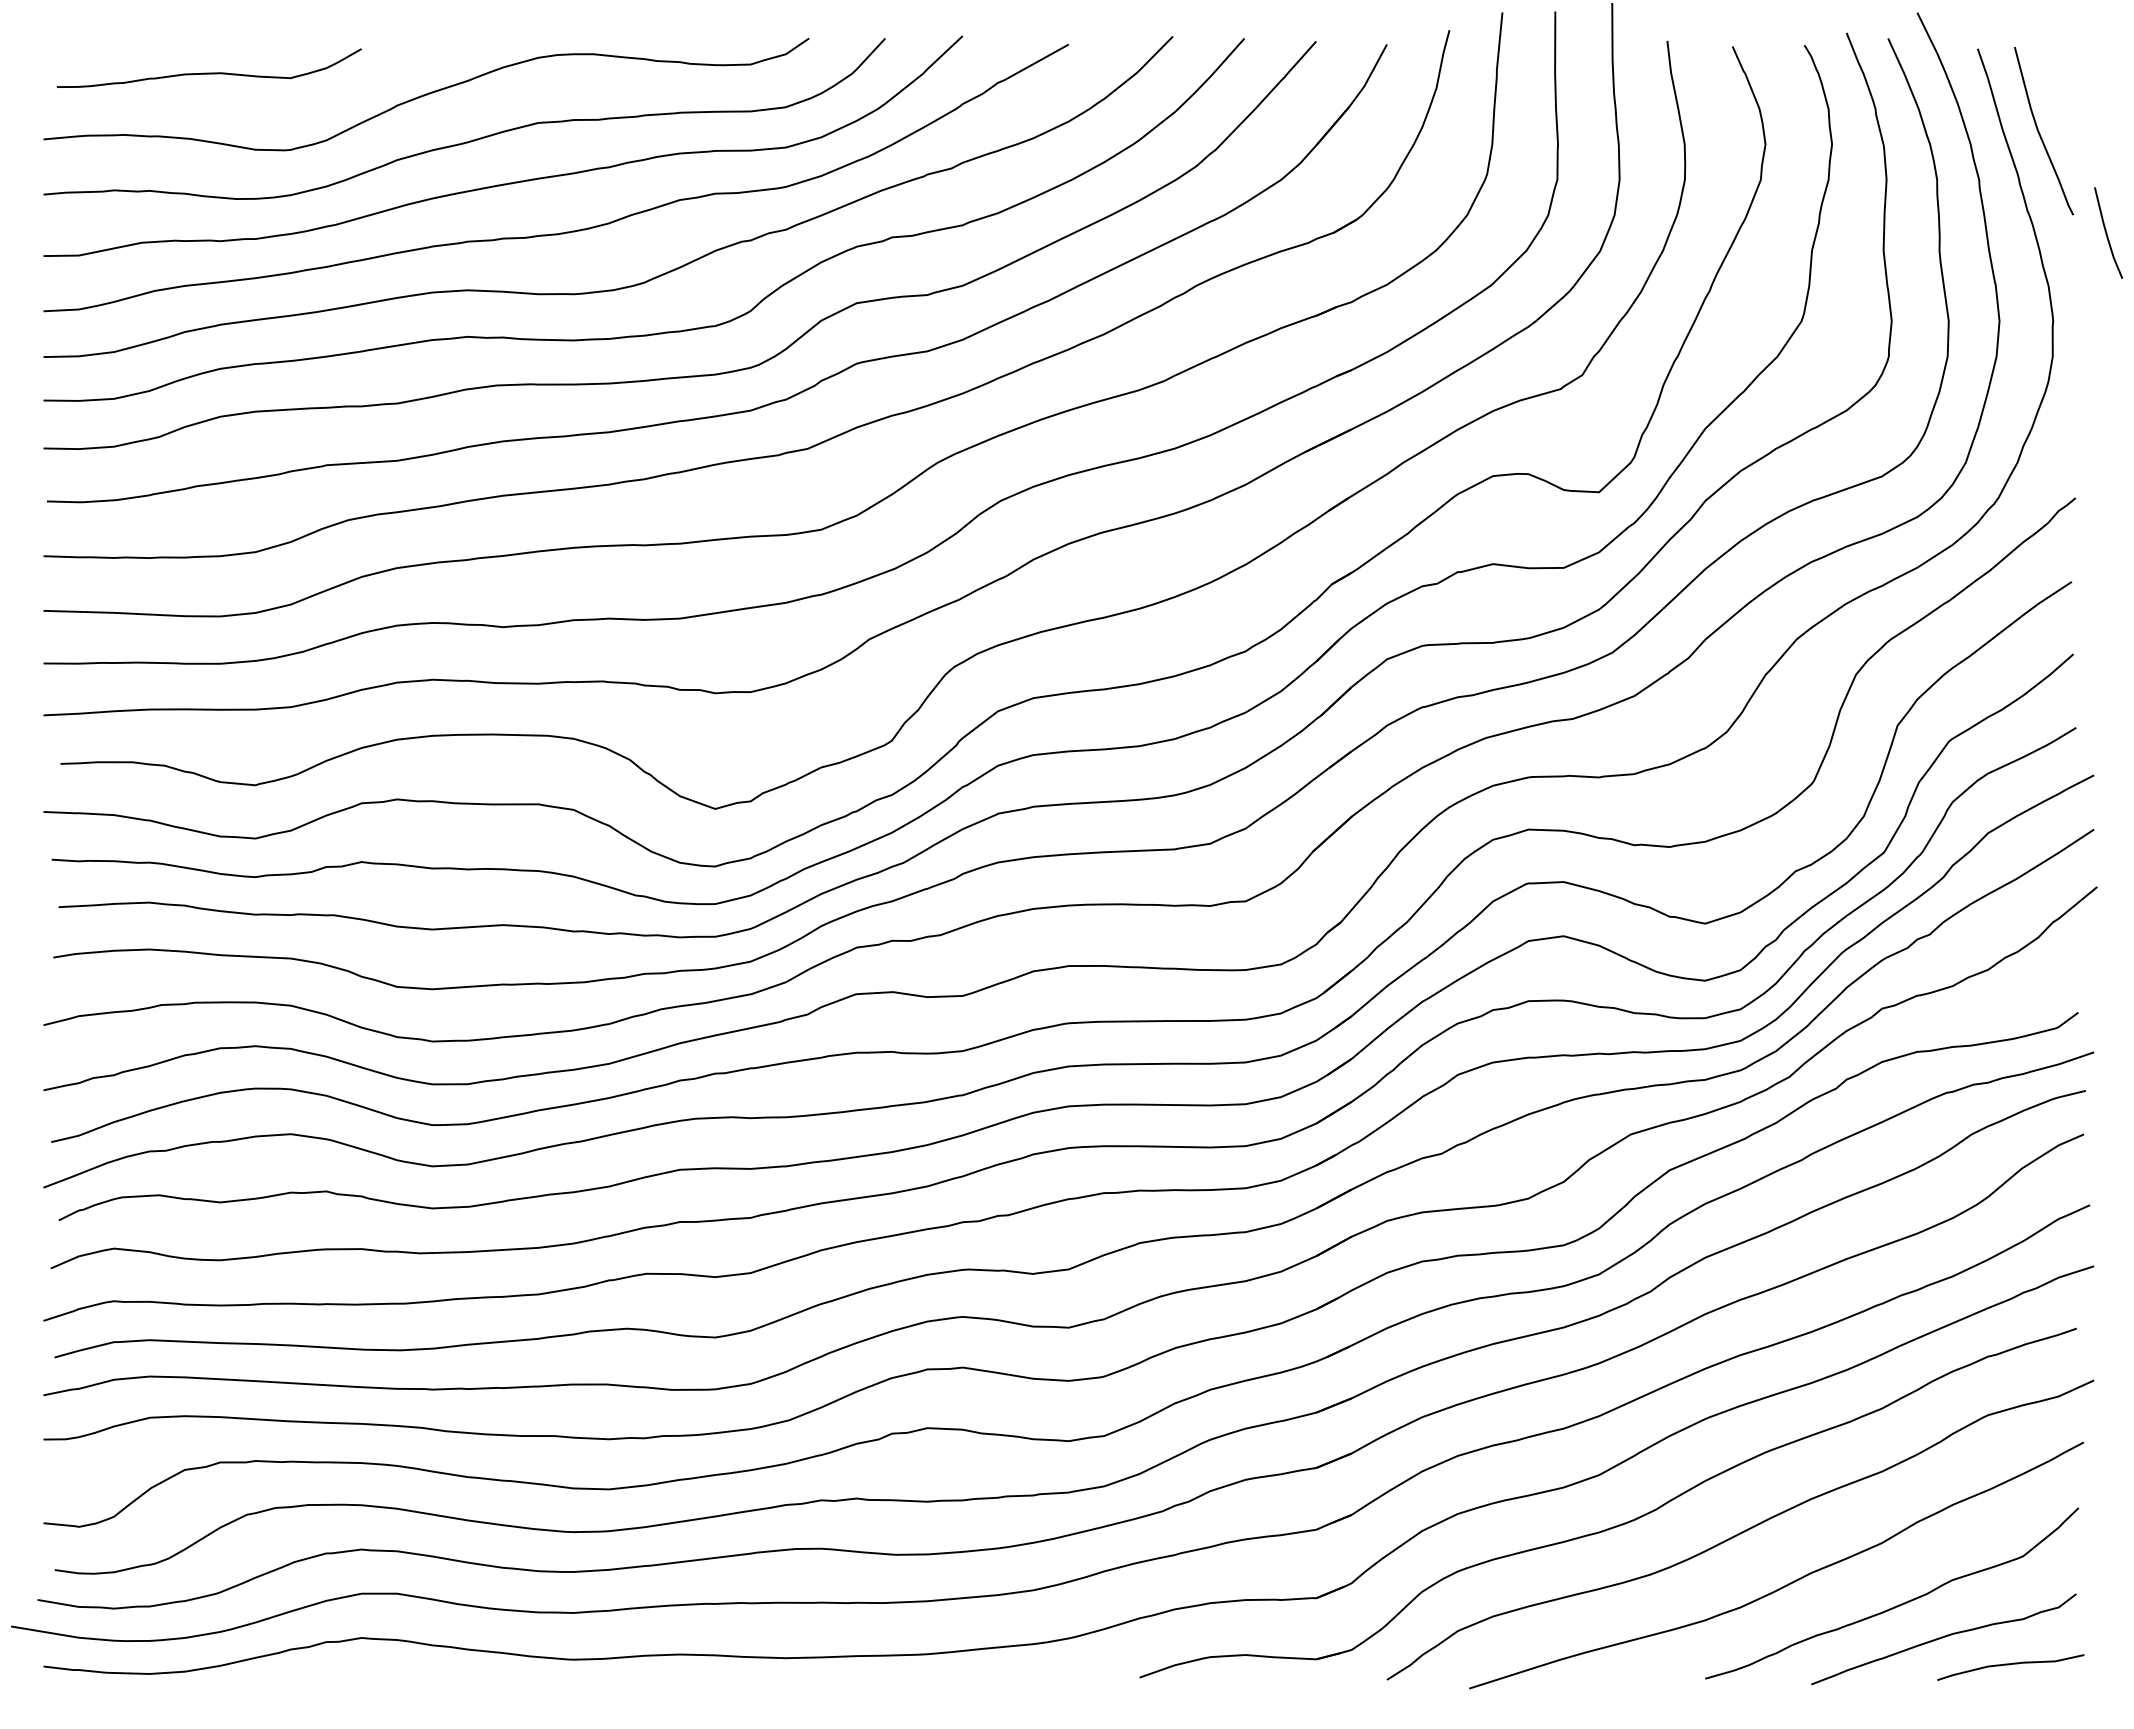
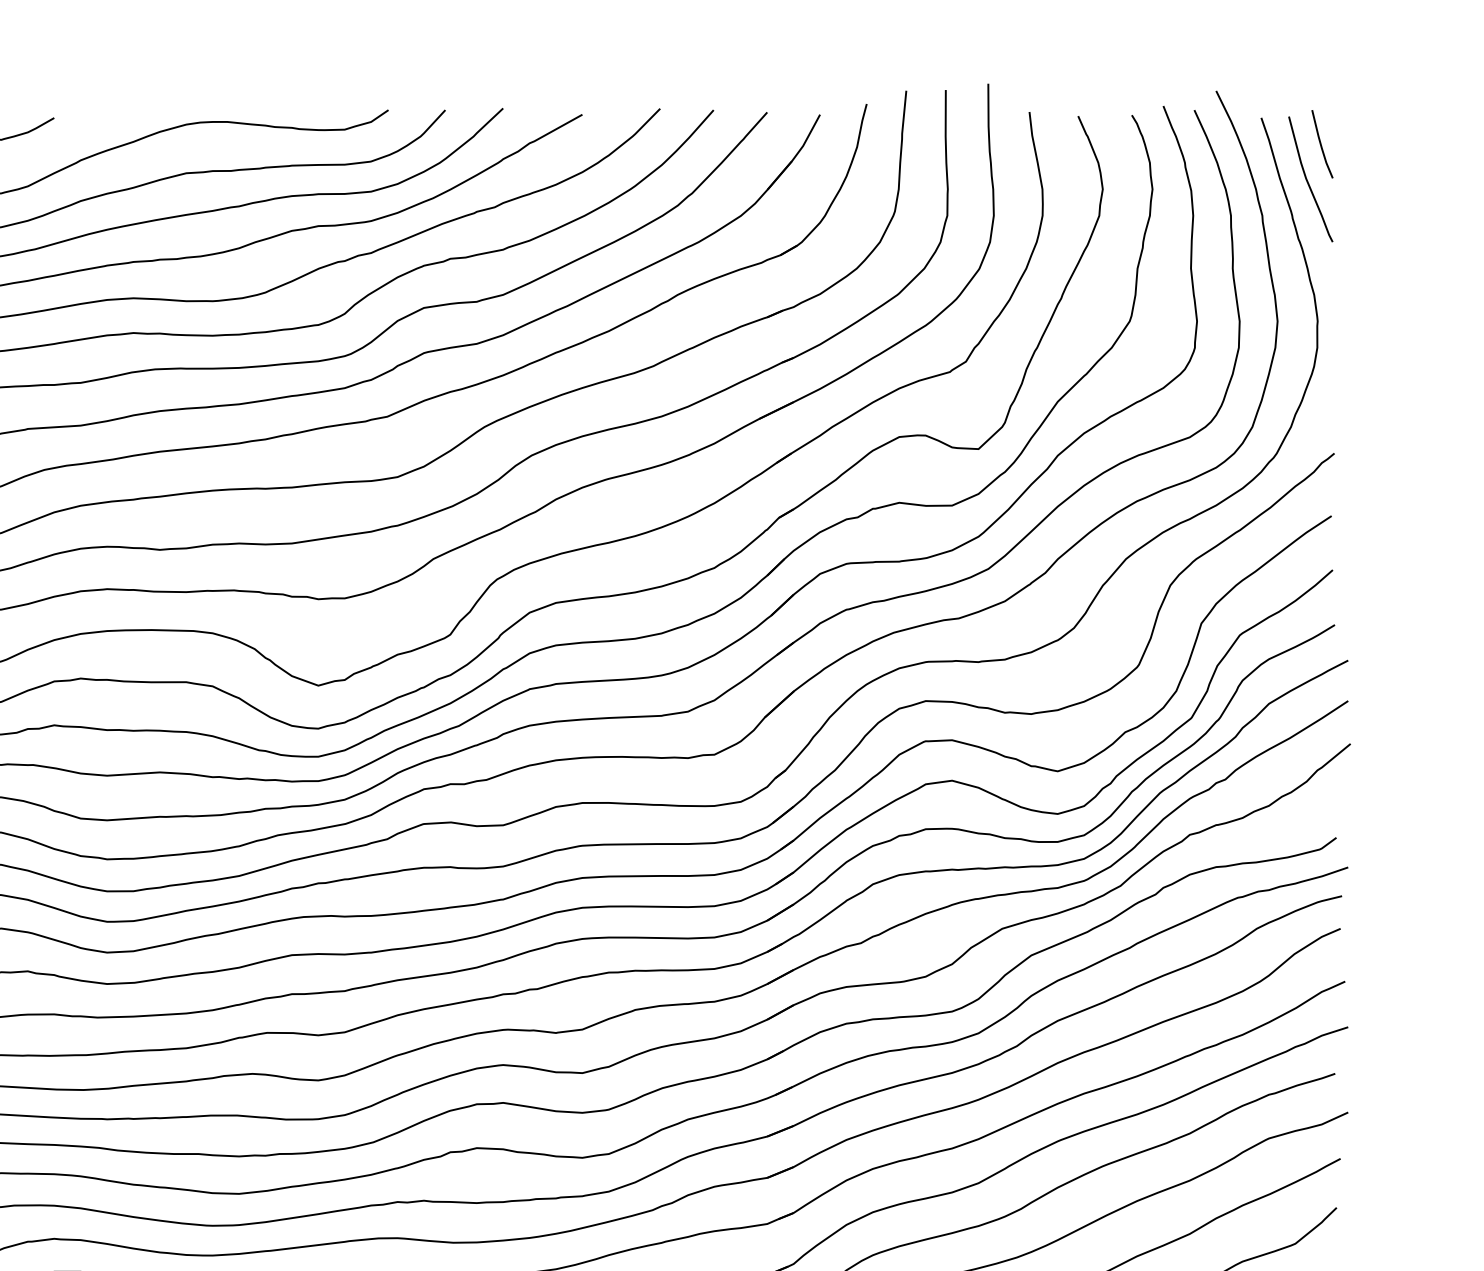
line: (2107, 232) -> (1321, 143), moved

